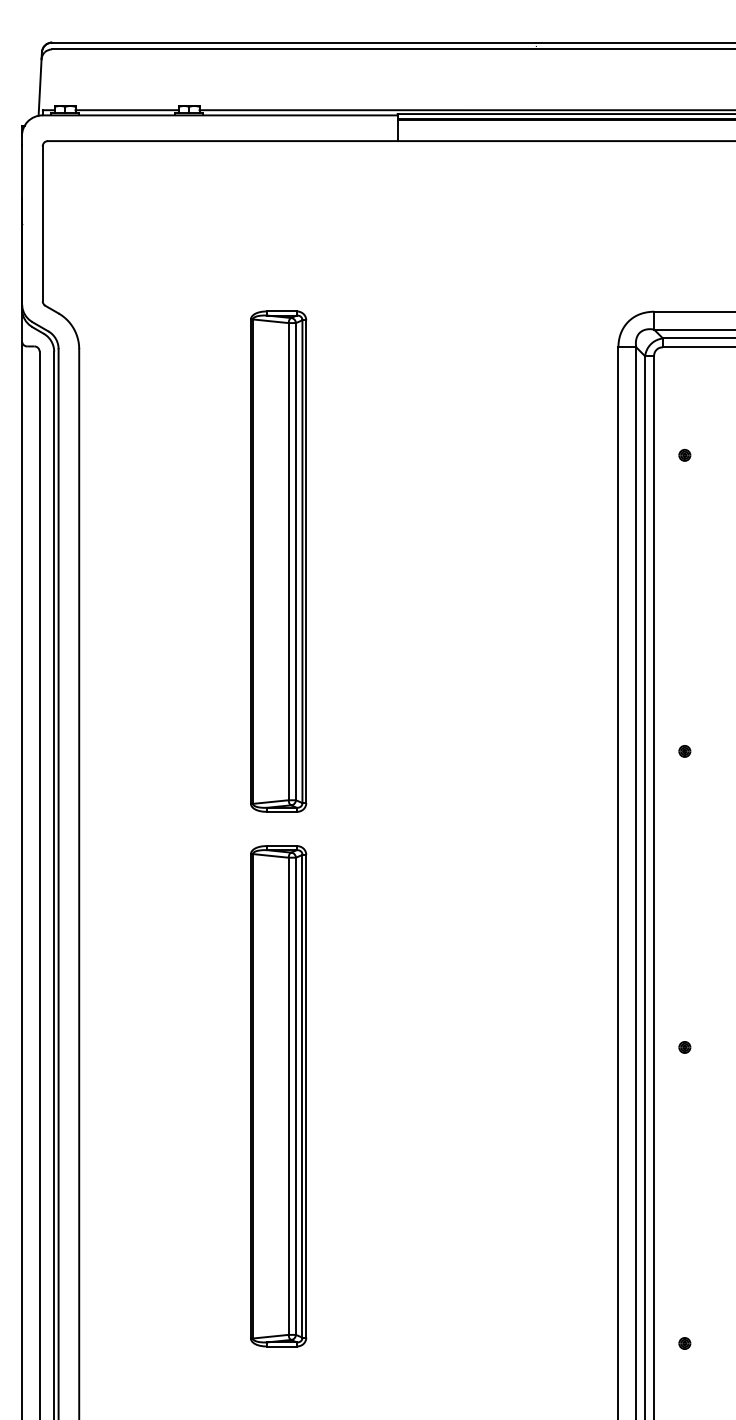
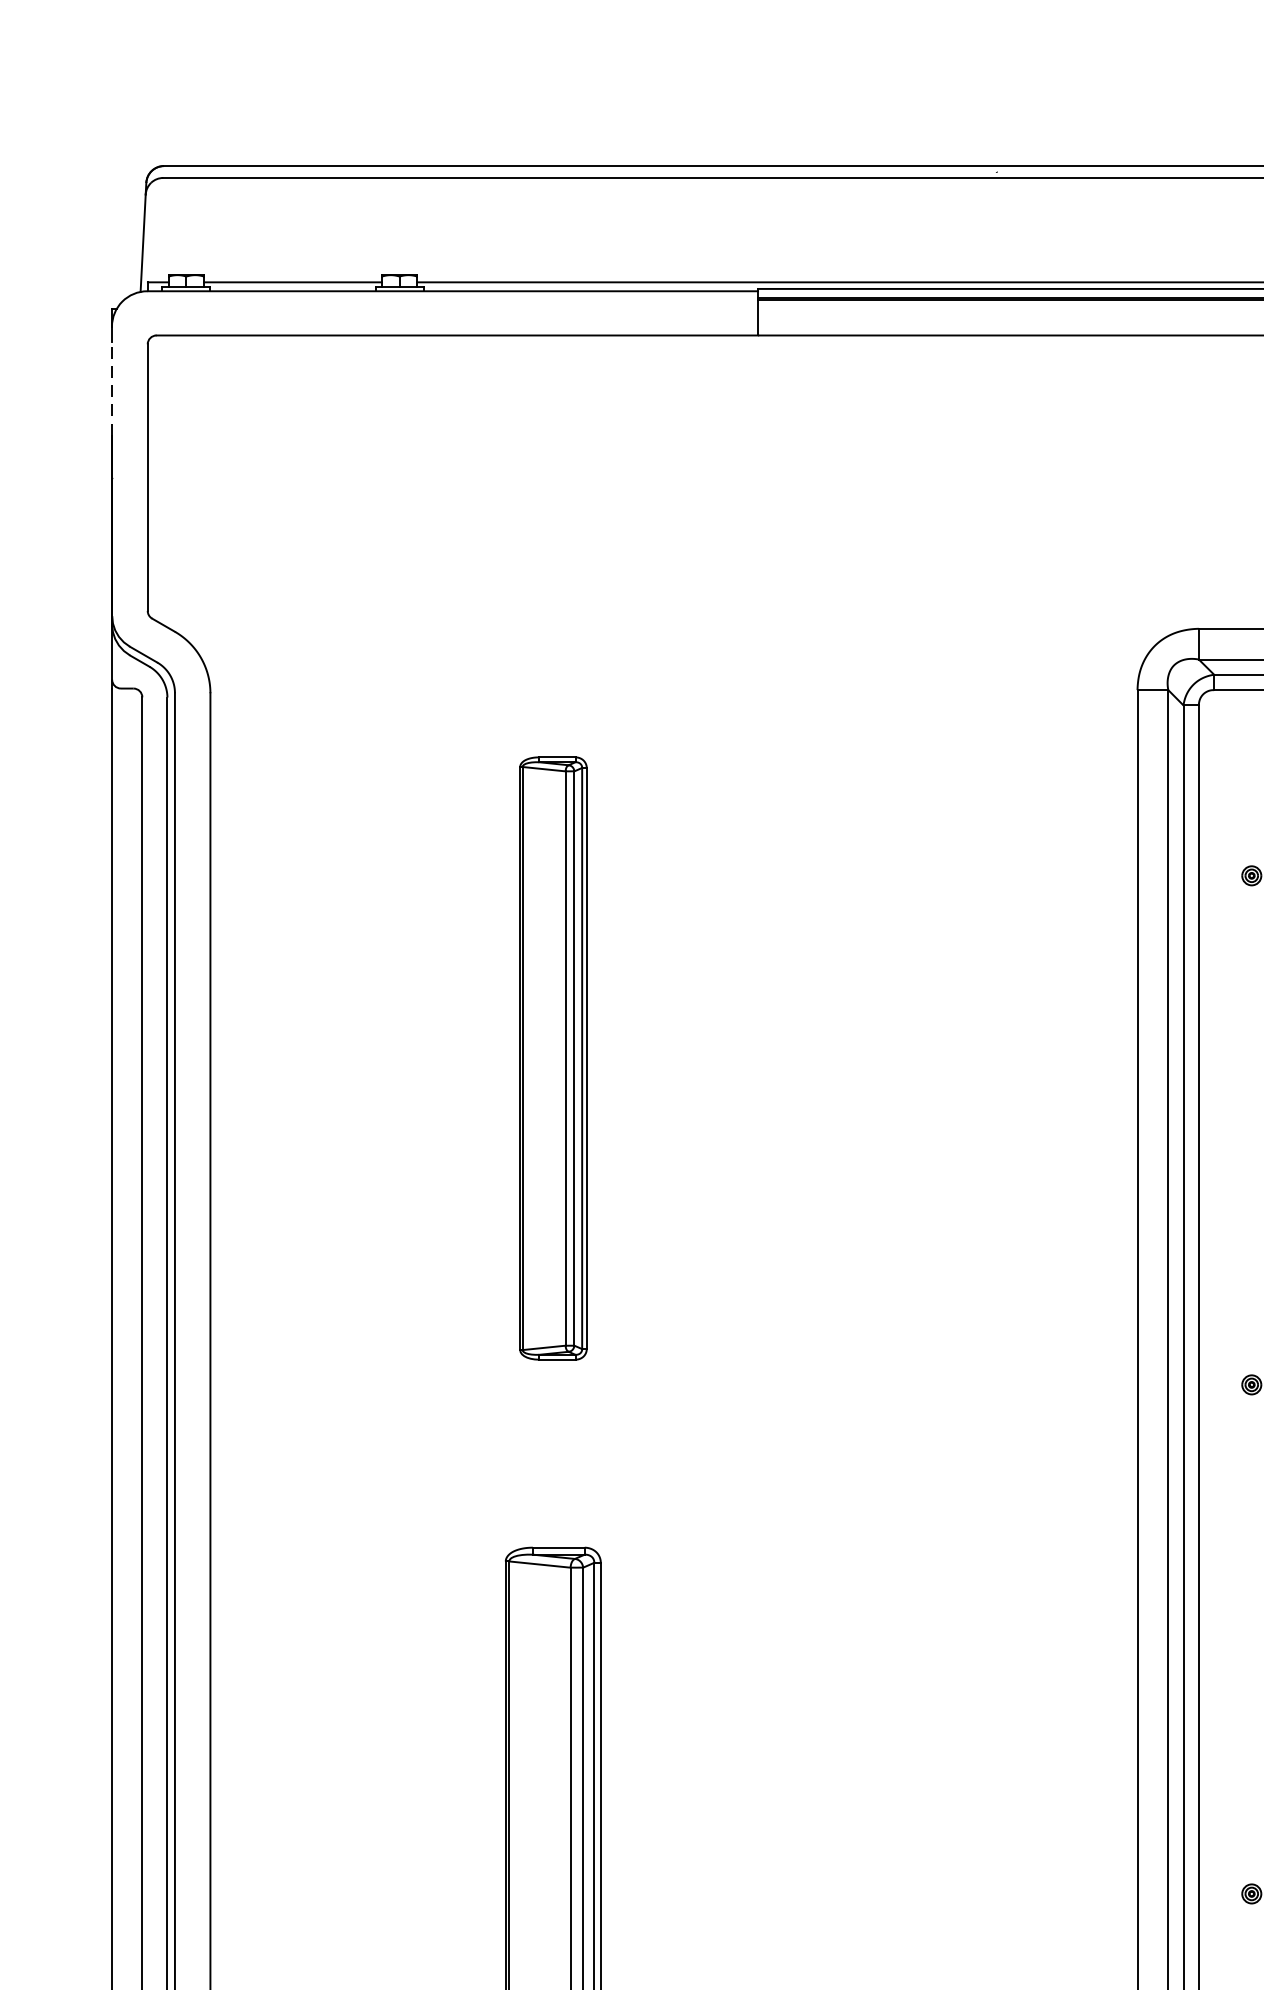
line: (21, 171) -> (111, 387), solid -> dashed
part: (278, 561) -> (553, 1058), size x0.7

